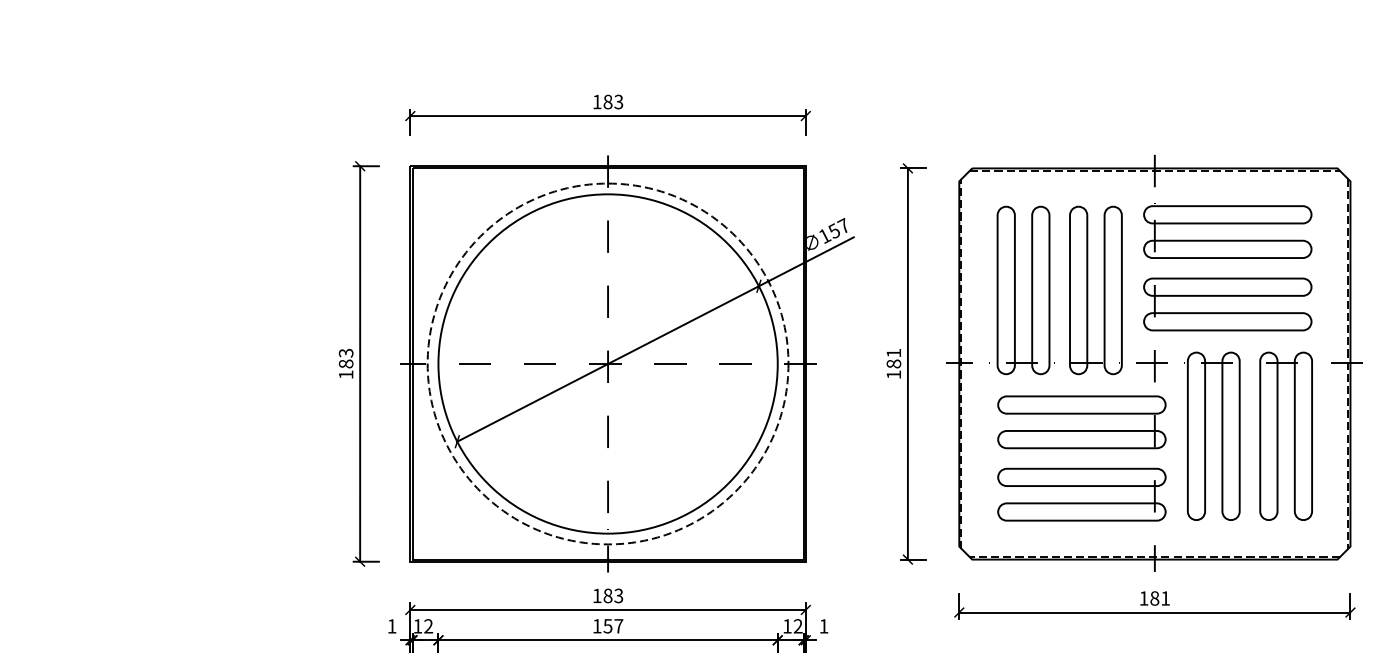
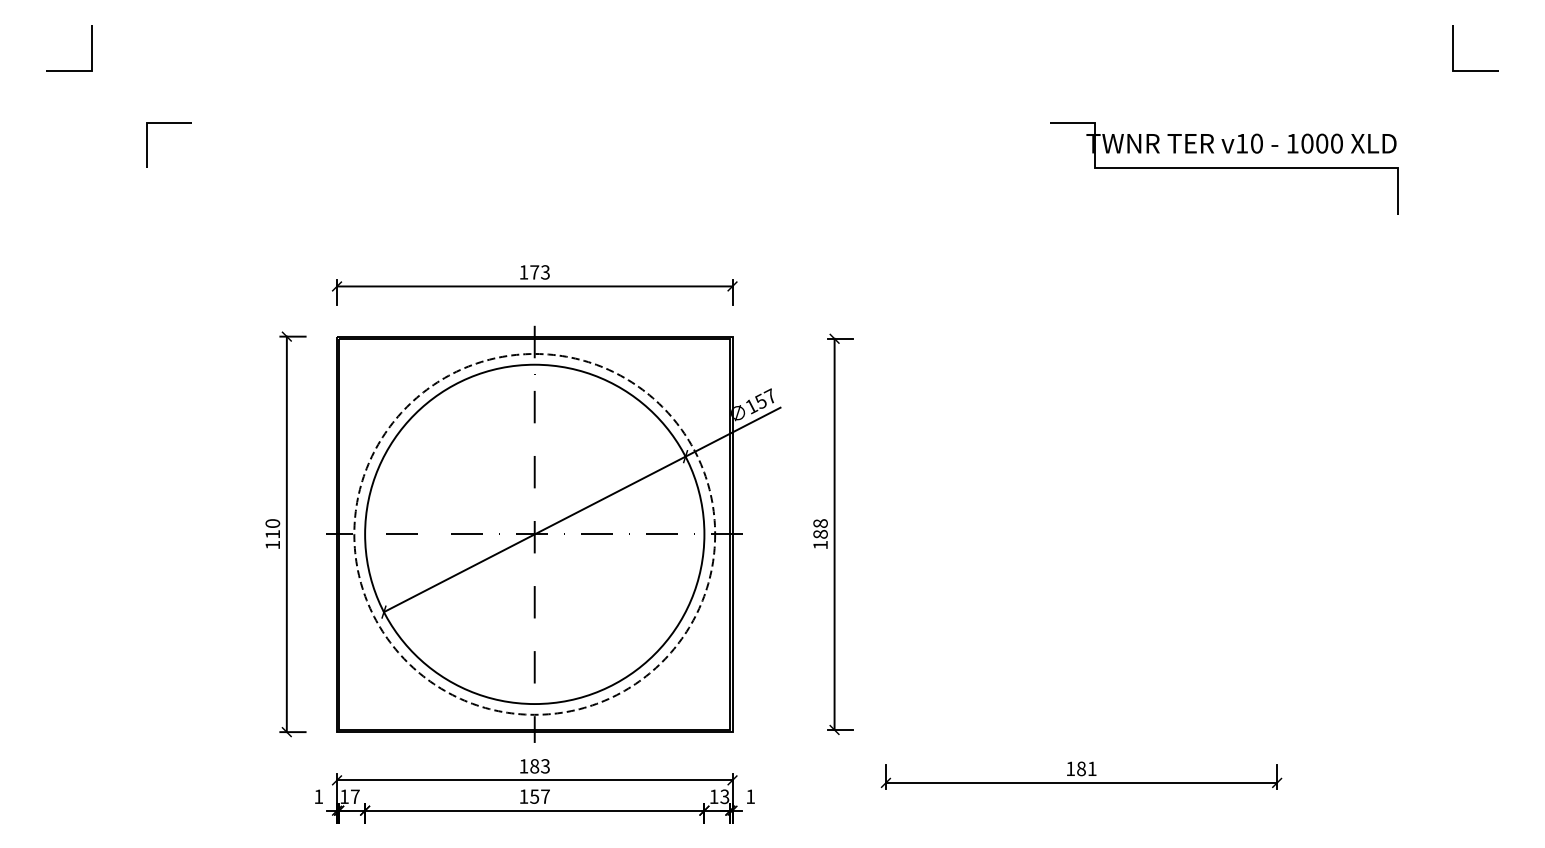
text: (607, 102) -> (534, 272), 183 -> 173
text: (893, 353) -> (820, 523), 181 -> 188
text: (345, 358) -> (272, 528), 183 -> 110
part: (1154, 363) -> (1081, 533), removed
text: (427, 626) -> (354, 796), 12 -> 17
text: (797, 627) -> (724, 797), 12 -> 13

